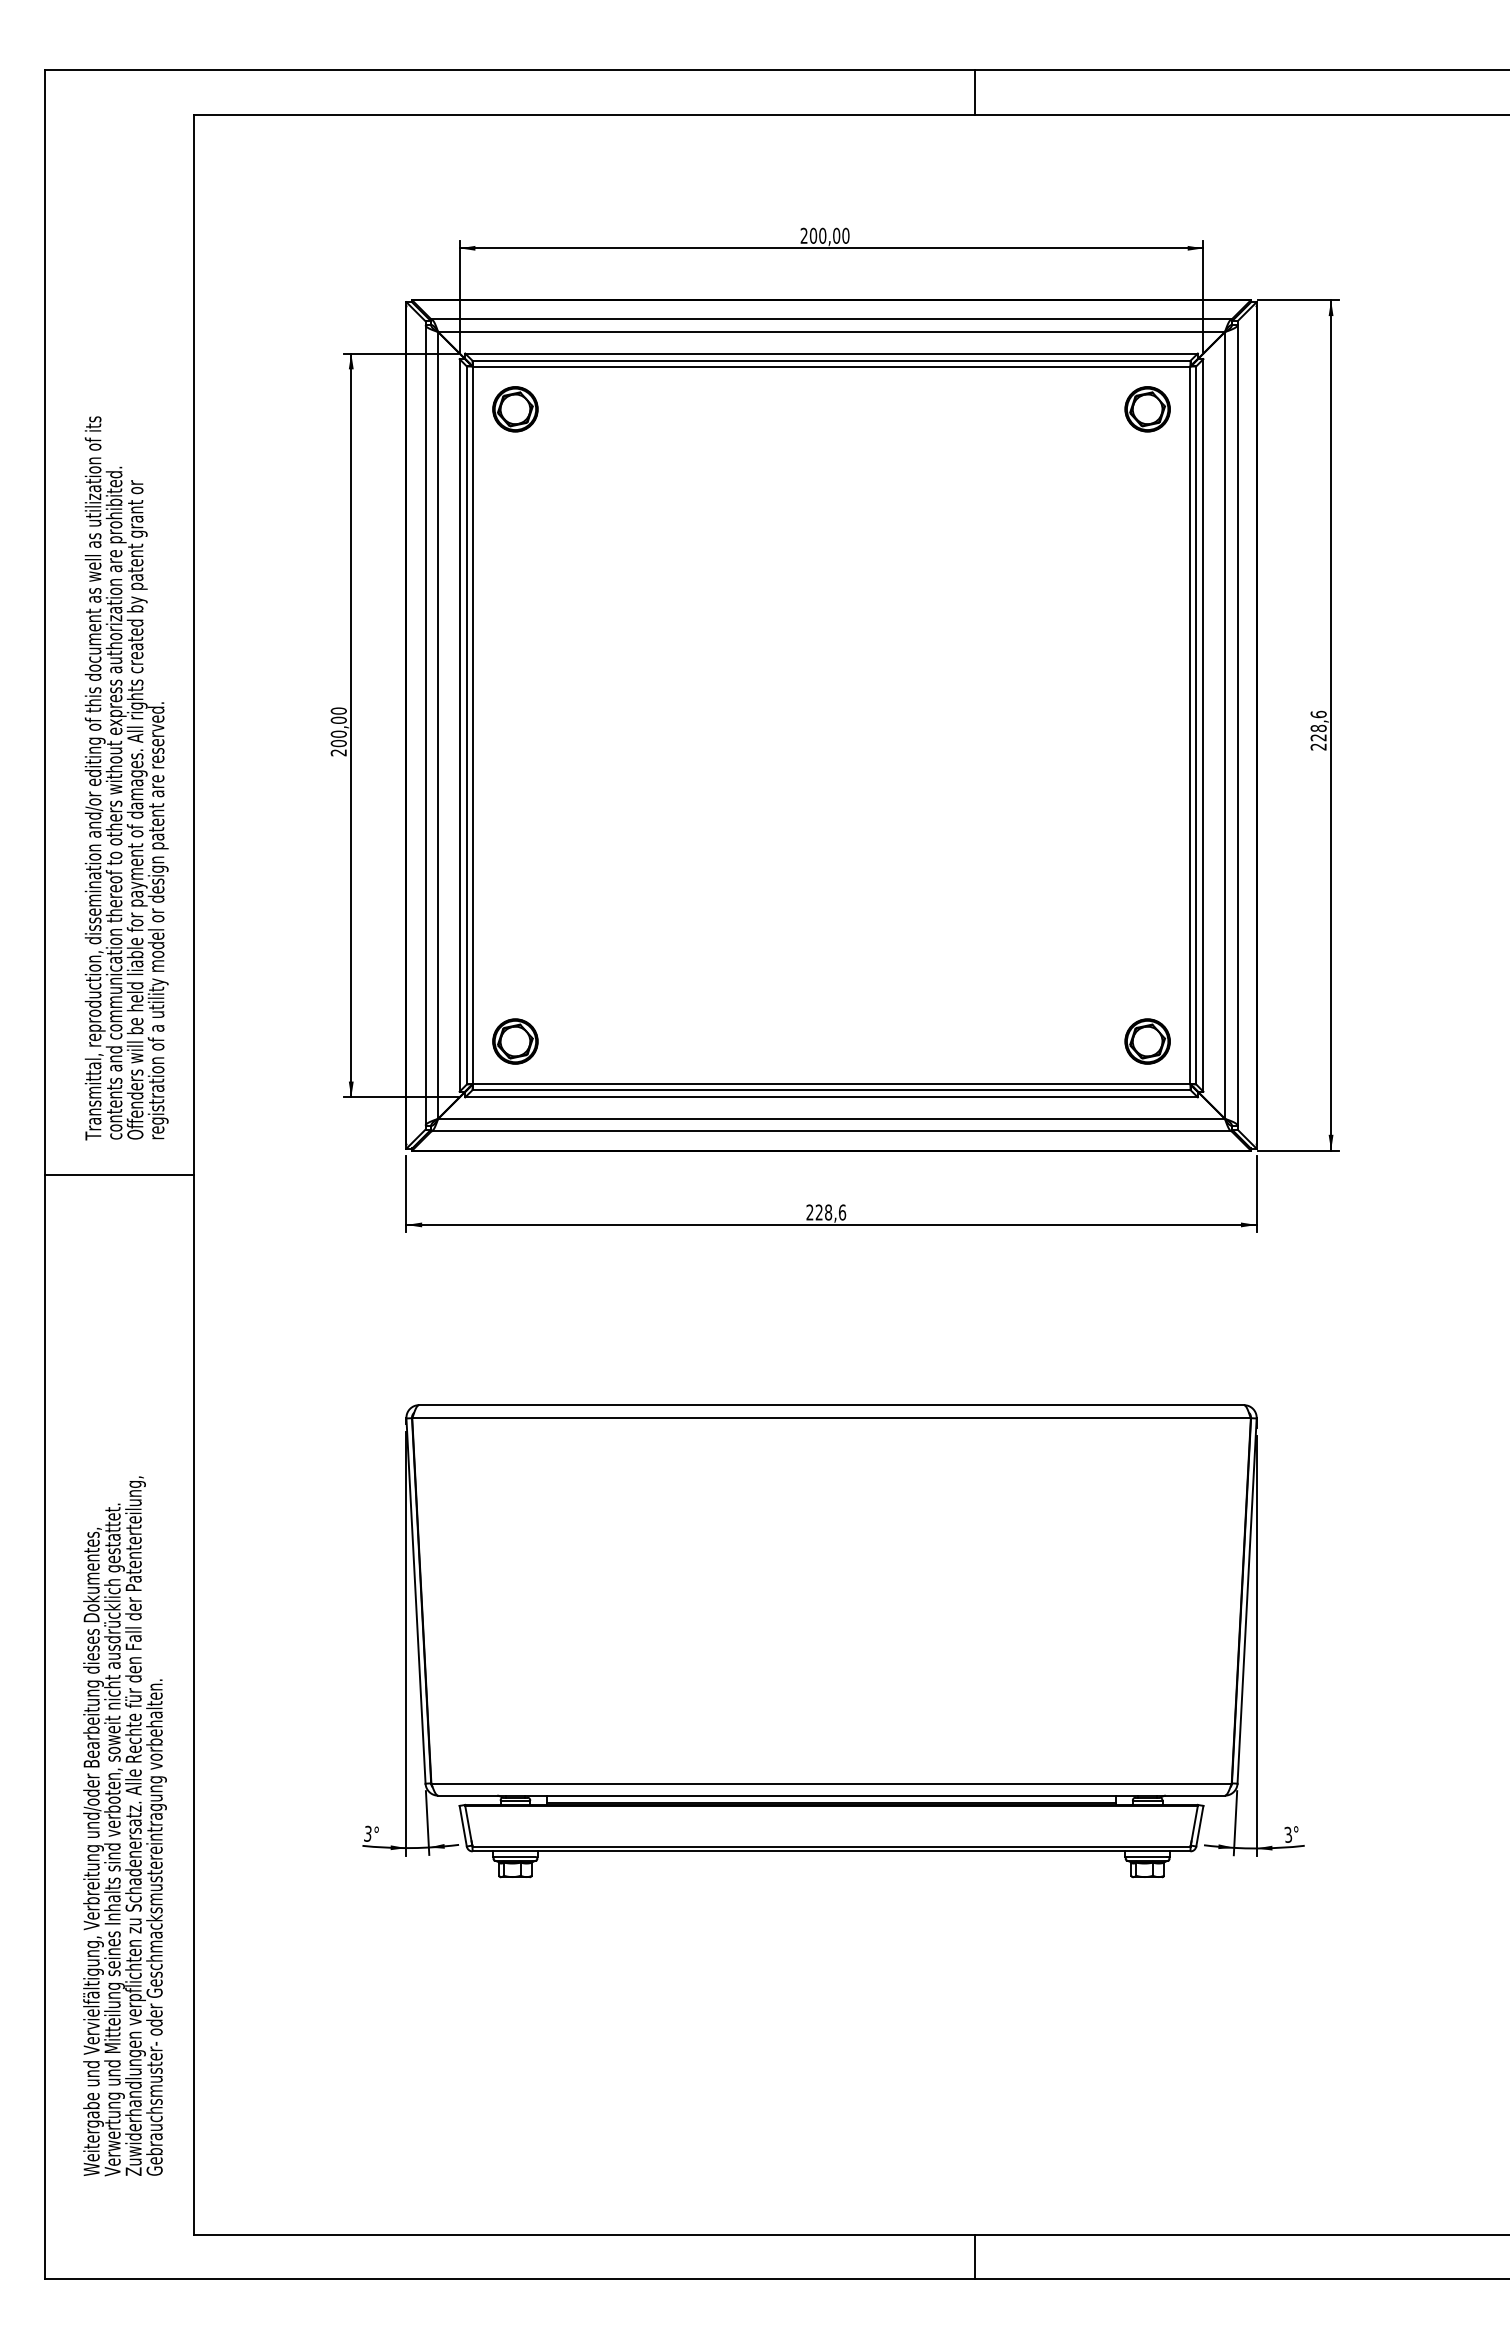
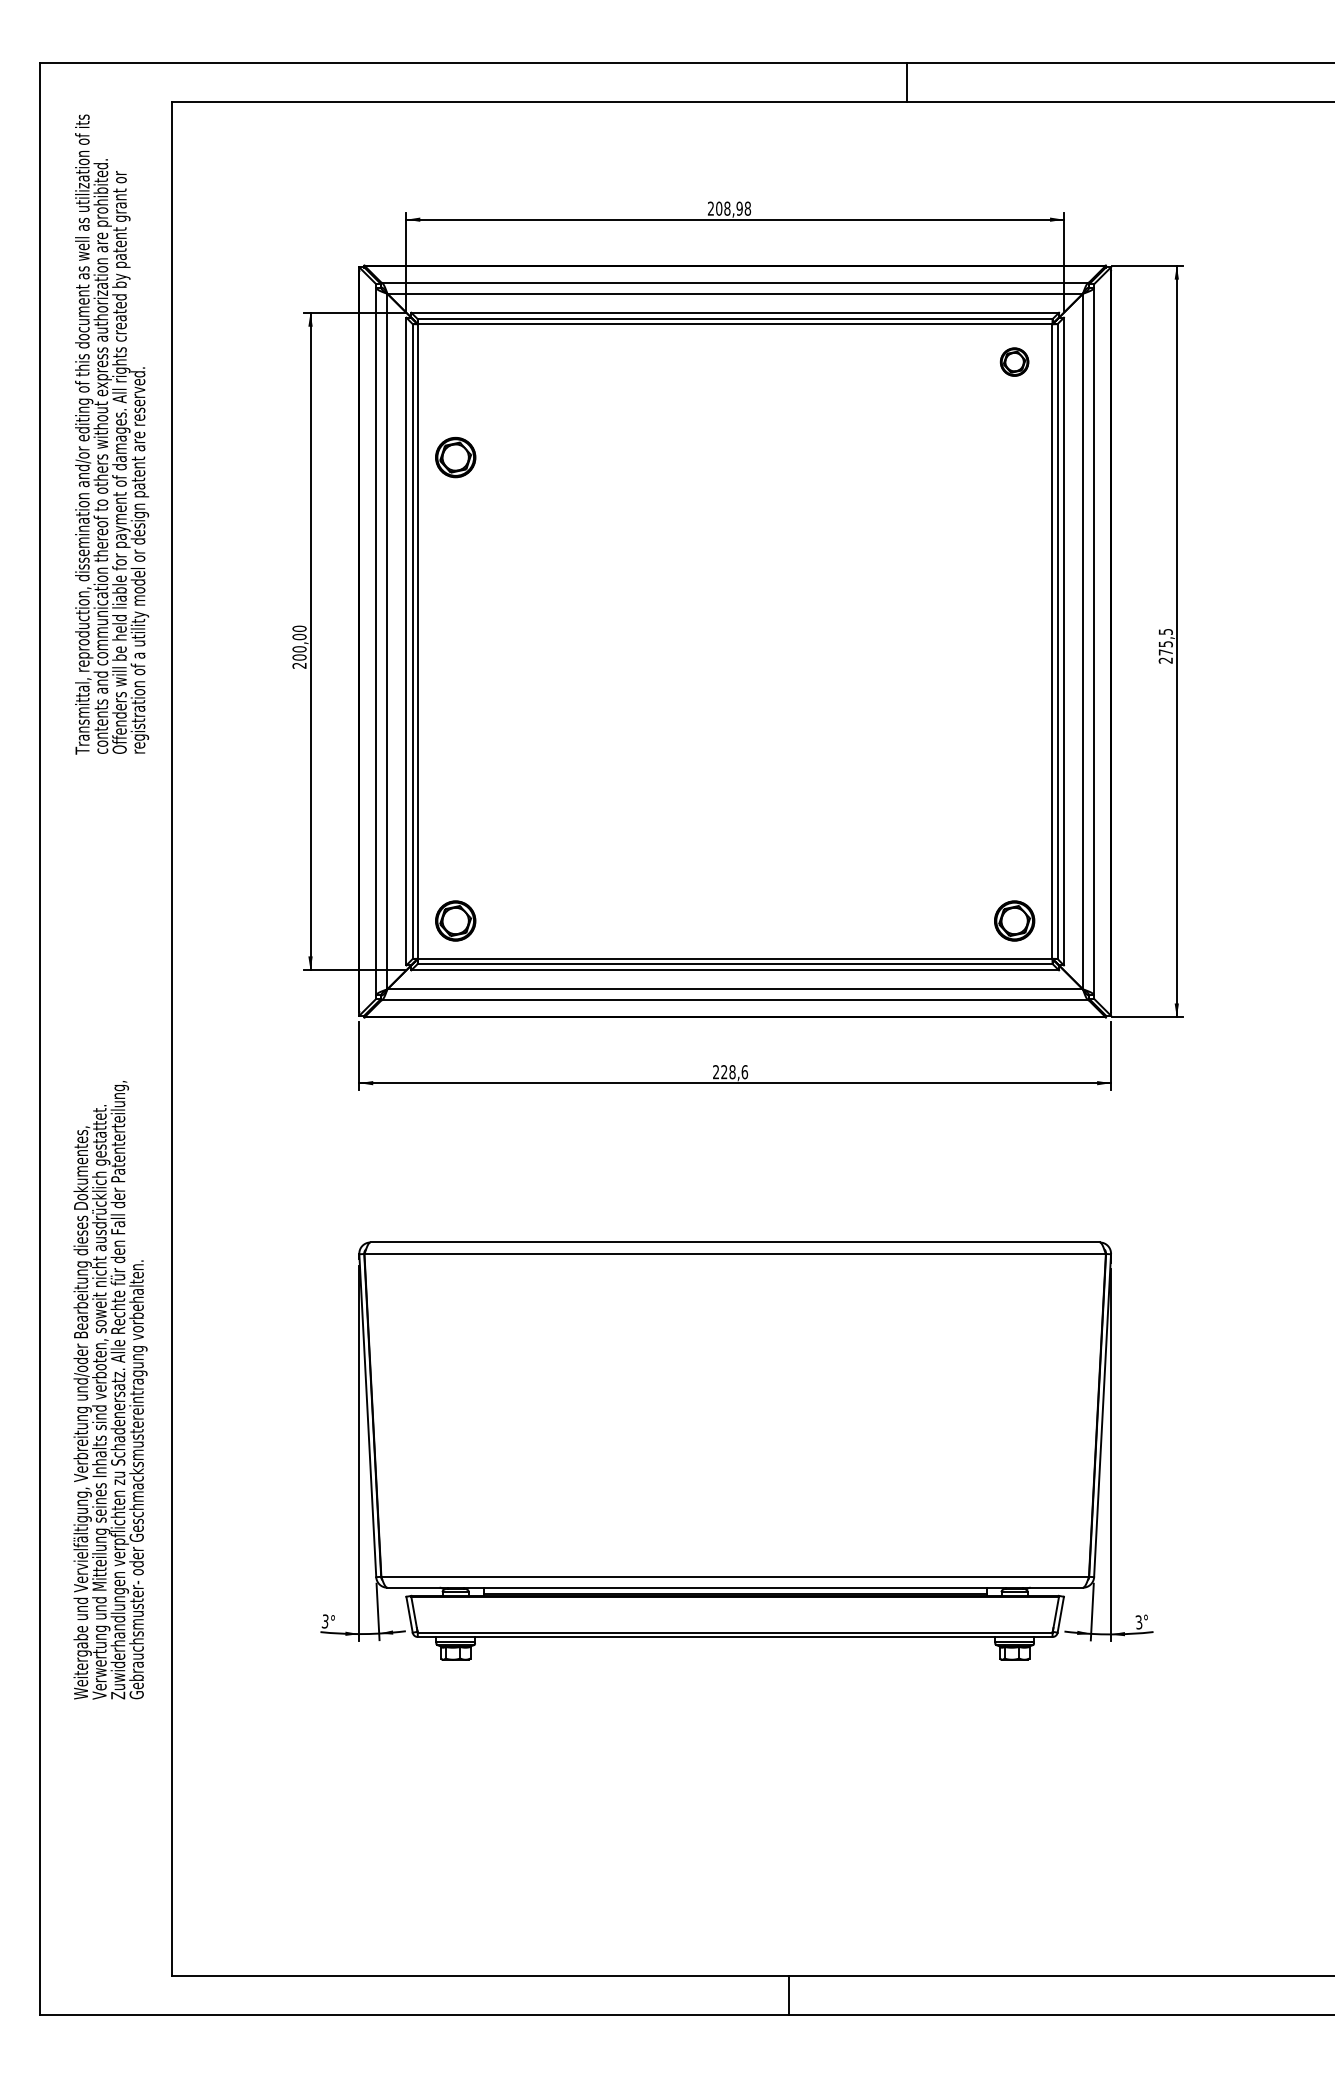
line: (974, 92) -> (906, 81), moved
text: (834, 235) -> (737, 208), 200,00 -> 208,98
part: (515, 409) -> (455, 457), moved
part: (1147, 409) -> (1014, 362), size x0.7
text: (1318, 725) -> (1165, 641), 228,6 -> 275,5
text: (126, 778) -> (111, 434), moved
line: (119, 1175) -> (105, 1039), removed
text: (124, 1826) -> (110, 1390), moved
line: (974, 2256) -> (788, 1995), moved

